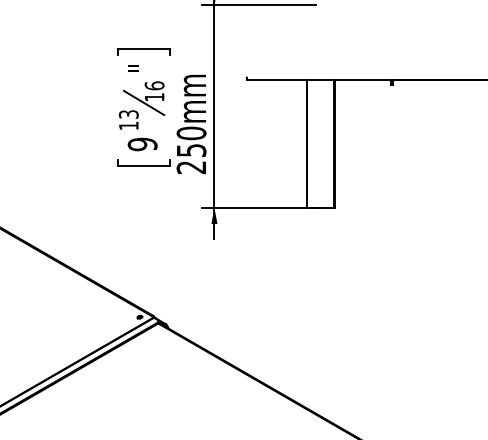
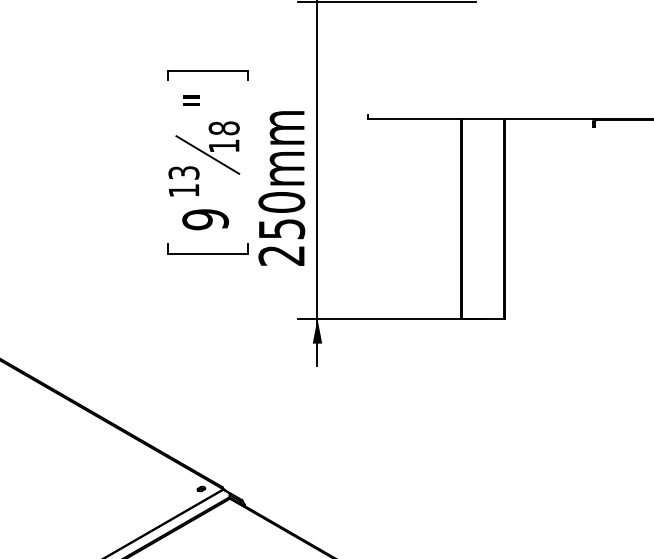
text: (154, 85) -> (224, 127), 16 -> 18

